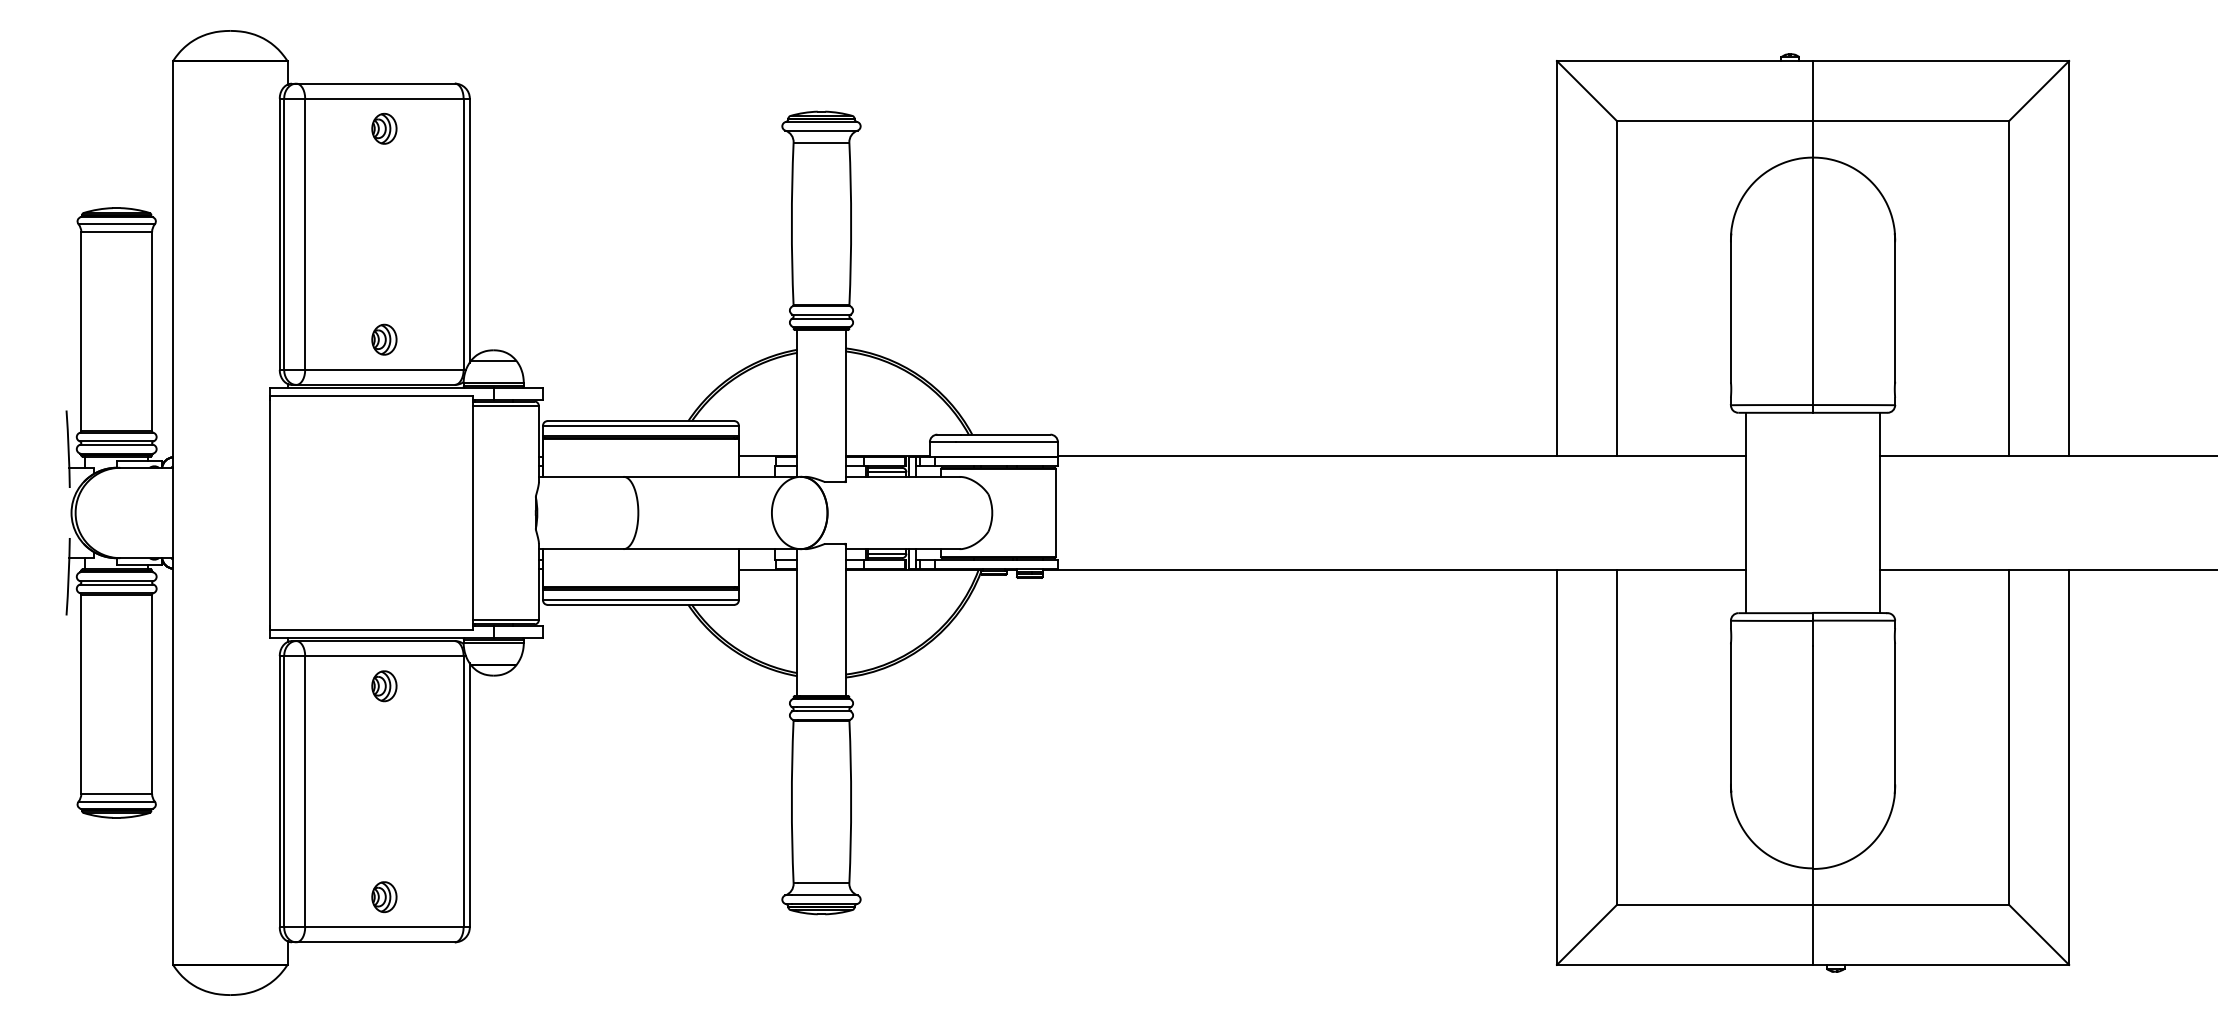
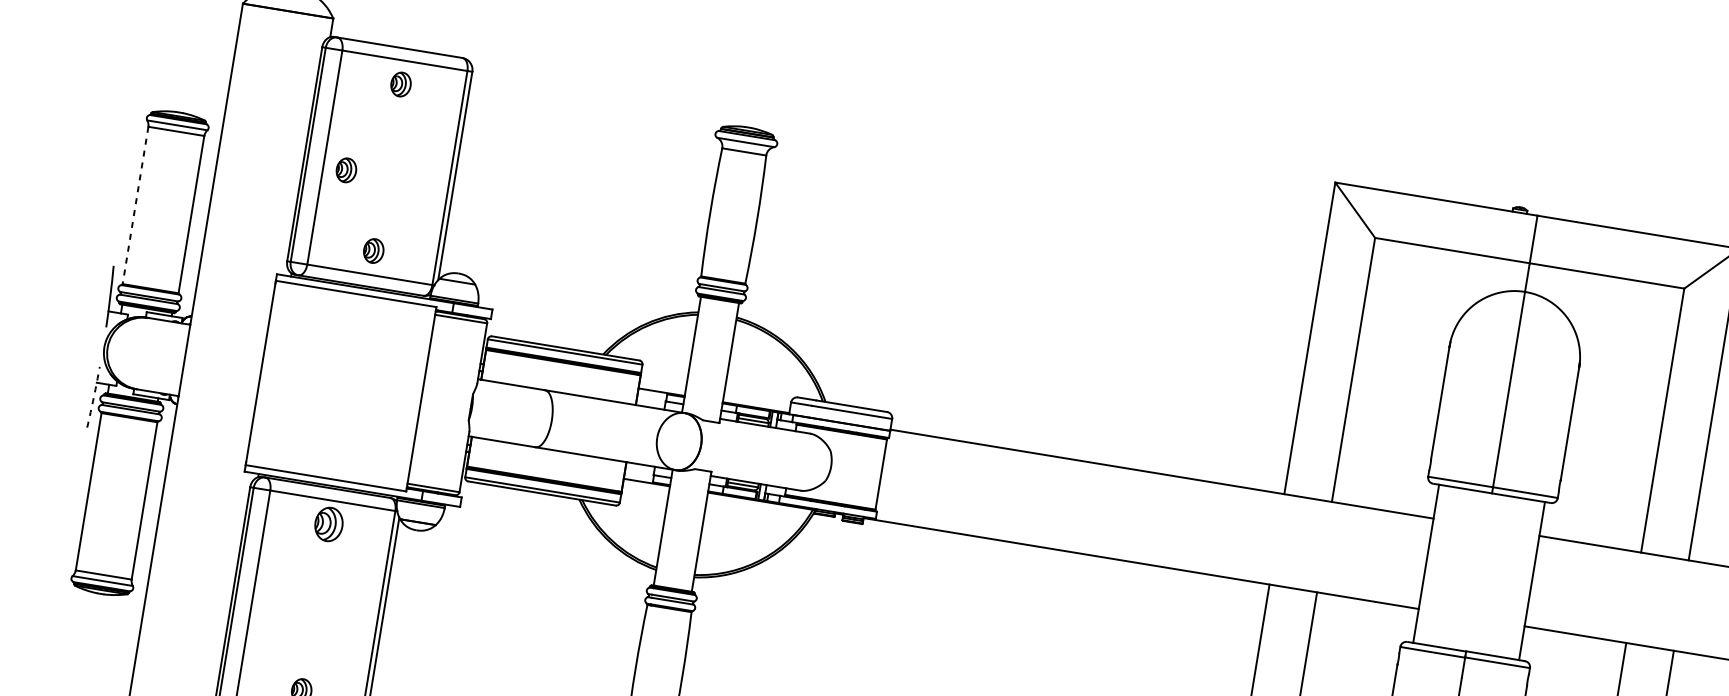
part: (334, 245) -> (346, 170), added
line: (81, 331) -> (135, 205), solid -> dashed
arc: (68, 576) -> (93, 397), solid -> dashed
part: (384, 686) -> (329, 524), size x1.4

